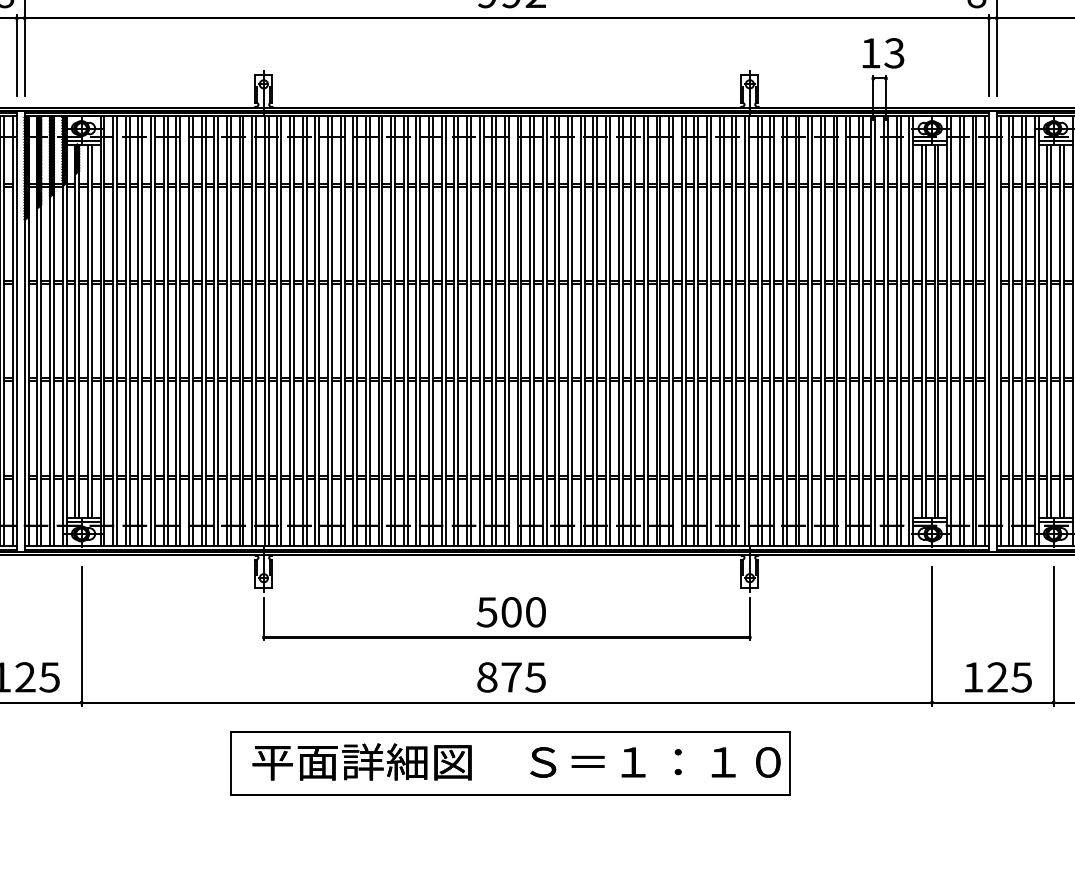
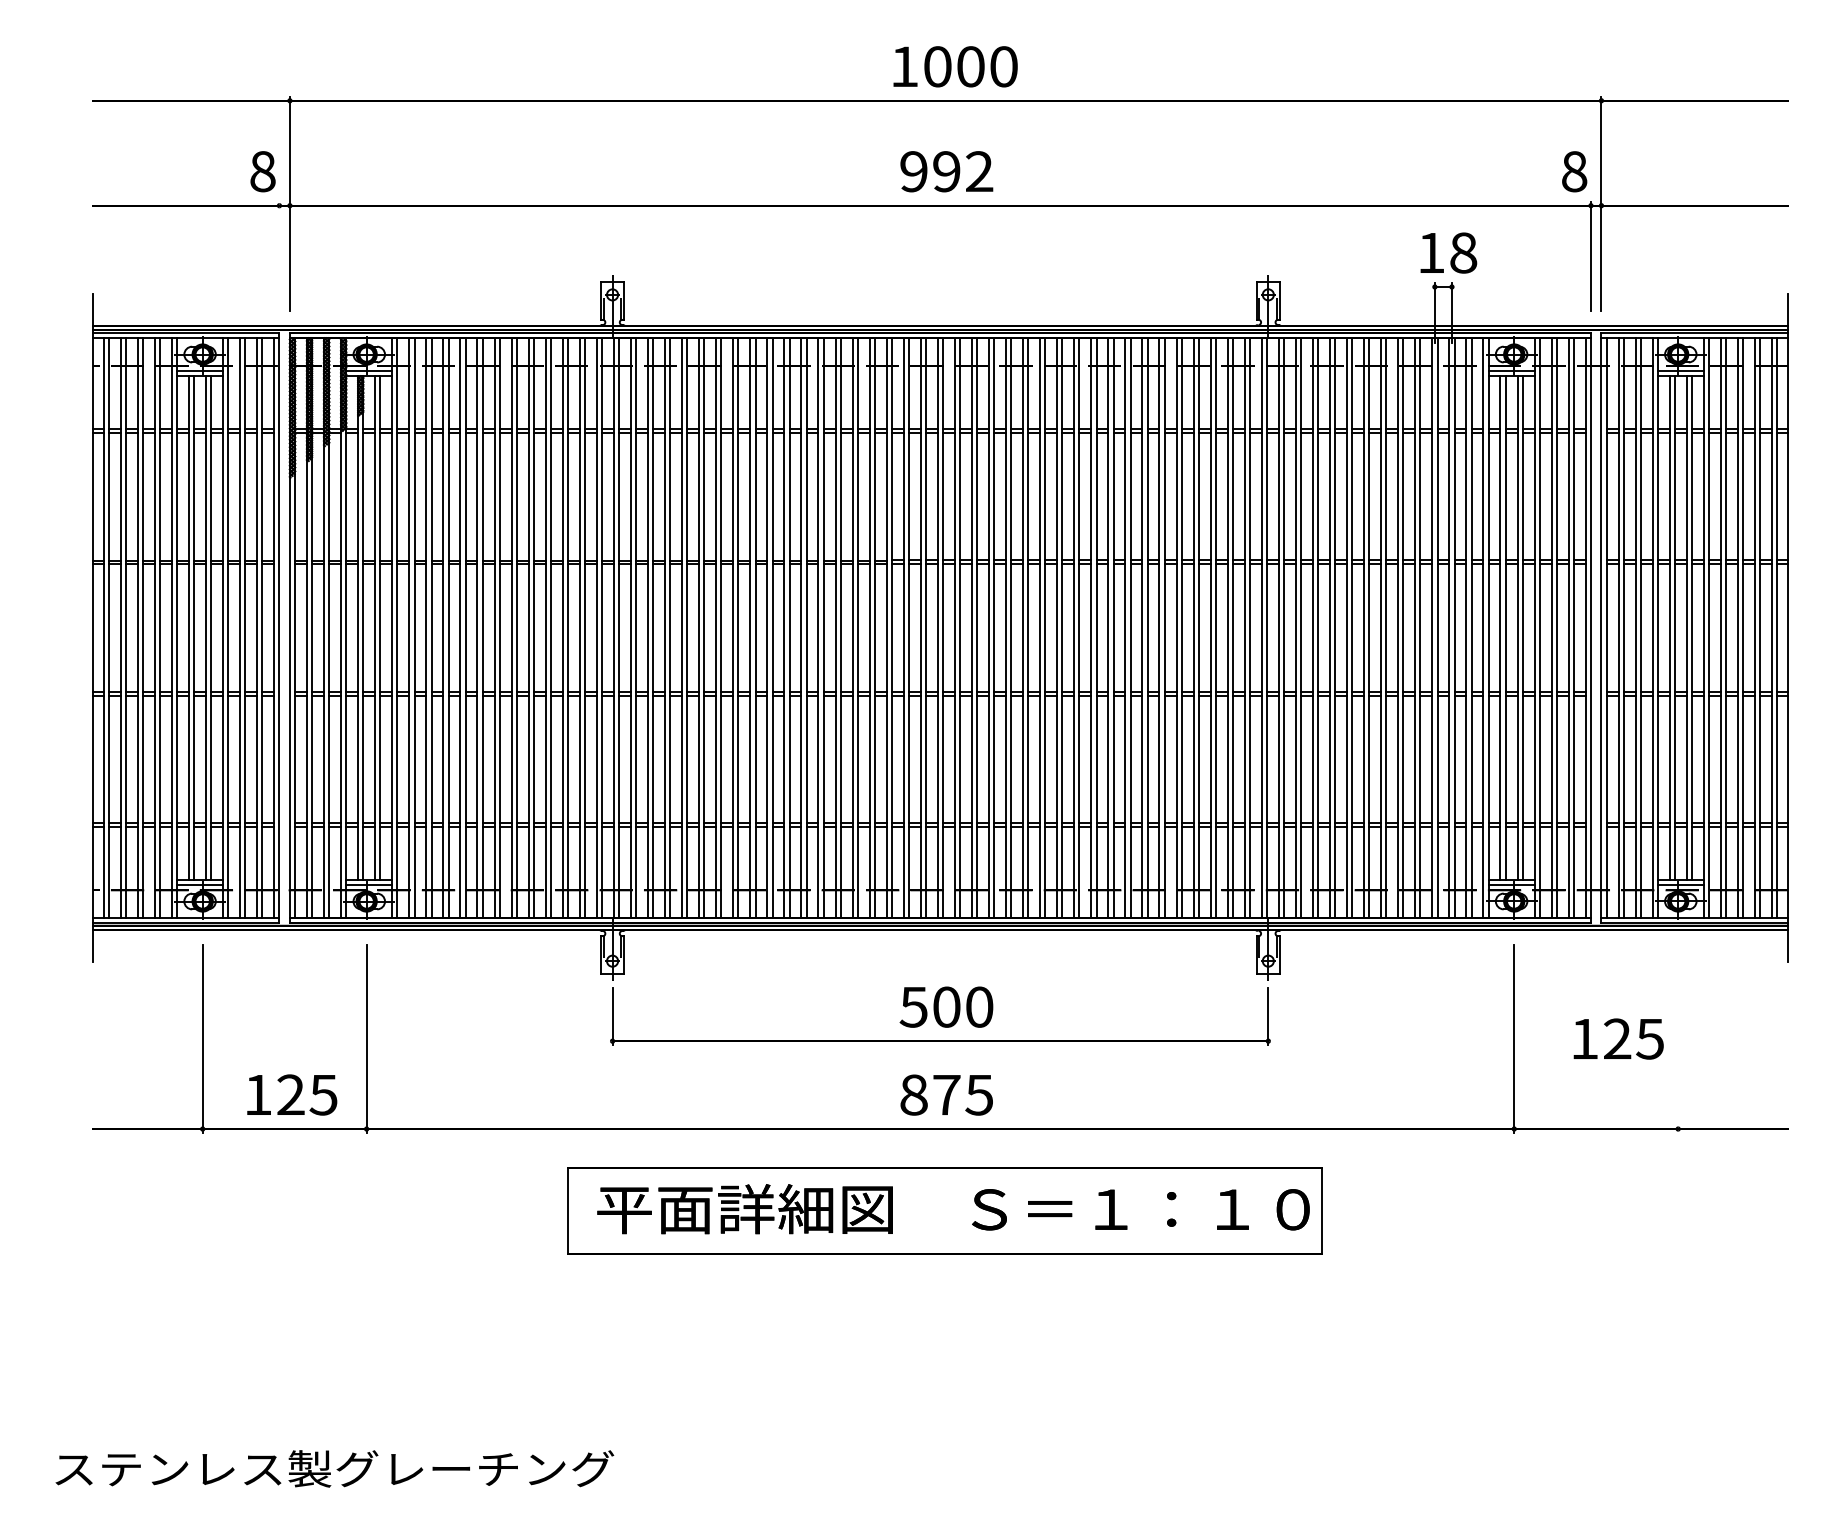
text: (894, 52) -> (1463, 252), 13 -> 18
line: (16, 55) -> (279, 255), removed
line: (1053, 635) -> (1678, 1038), removed
text: (998, 677) -> (1618, 1038), moved

